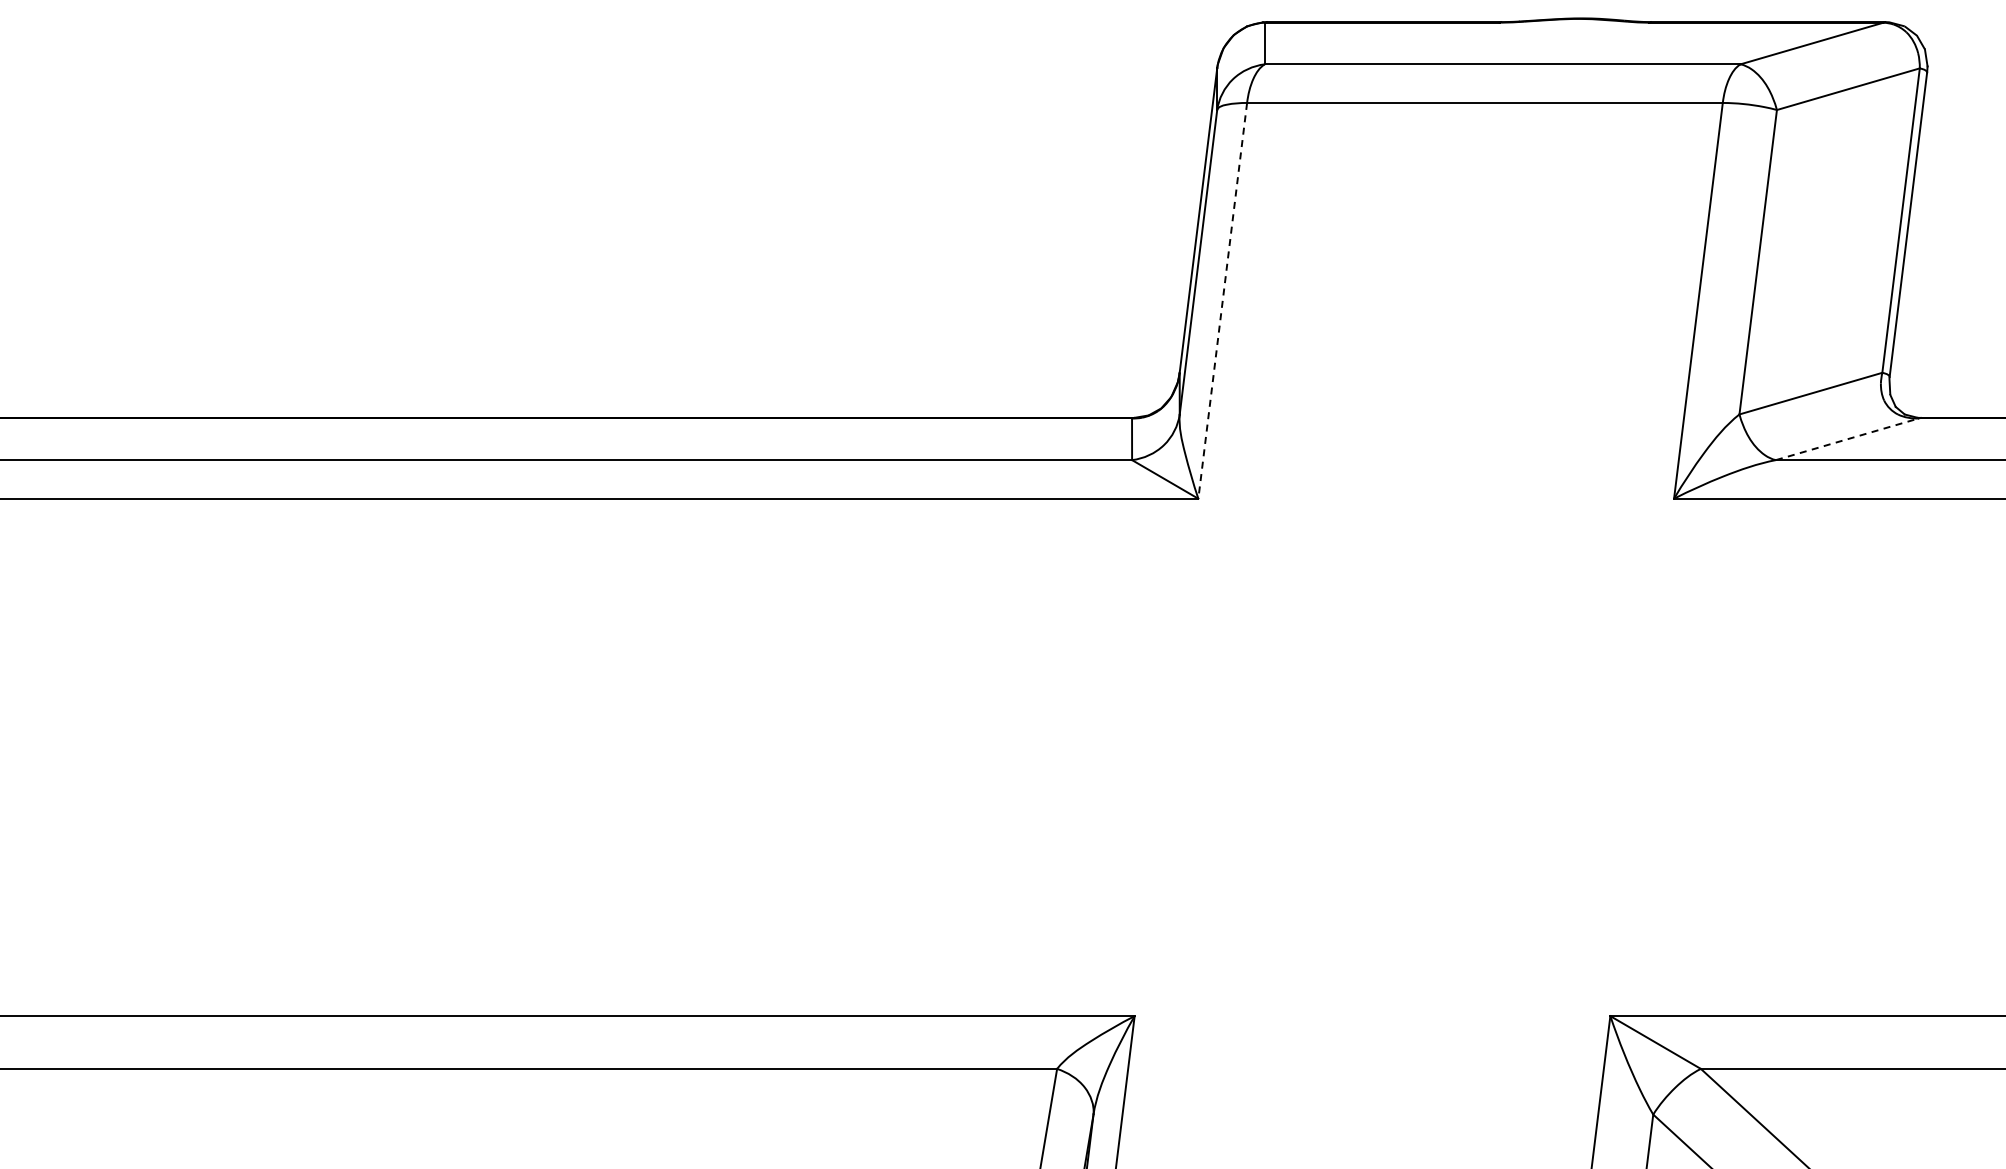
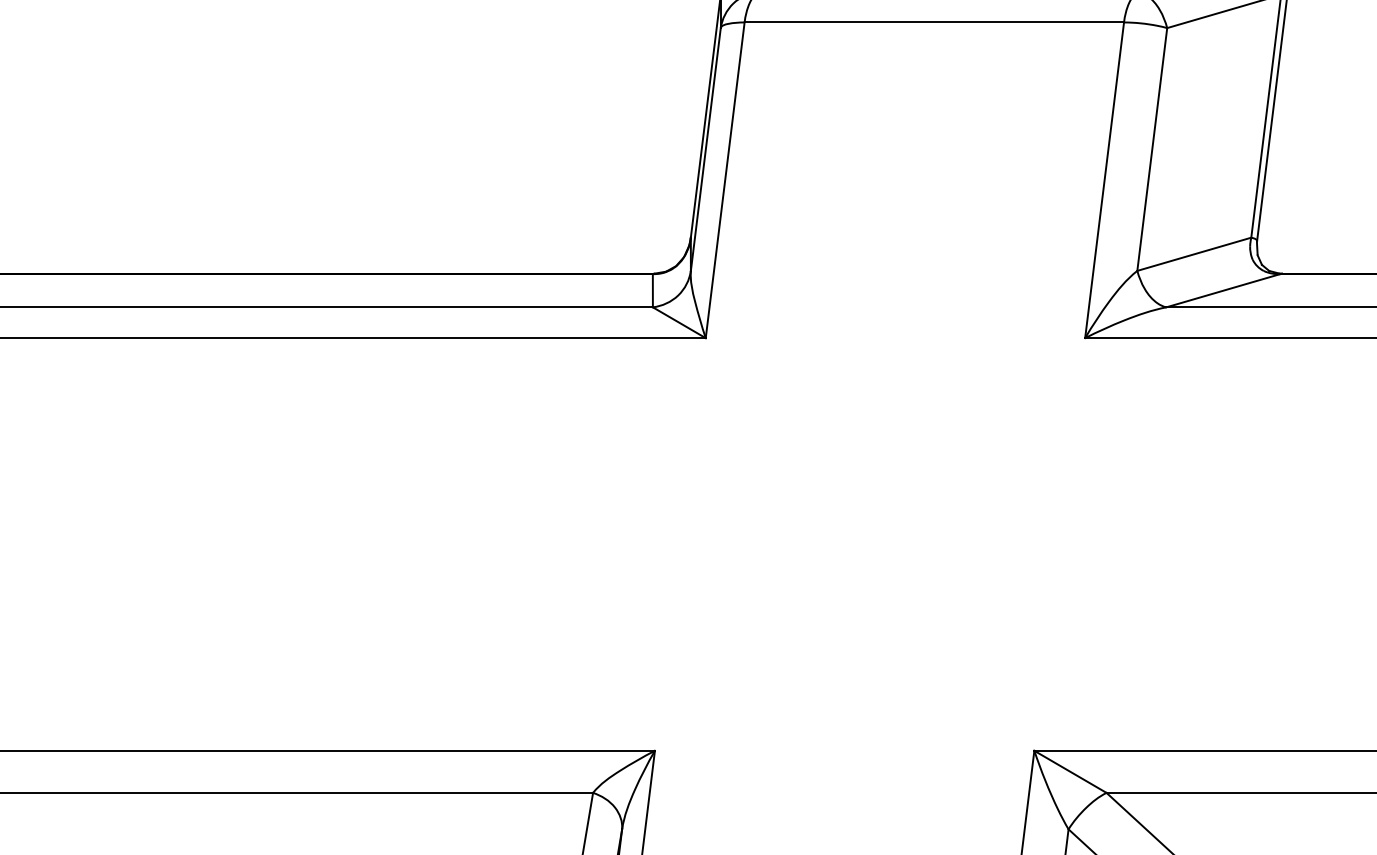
line: (1222, 301) -> (724, 180), dashed -> solid
line: (1847, 439) -> (1223, 290), dashed -> solid

